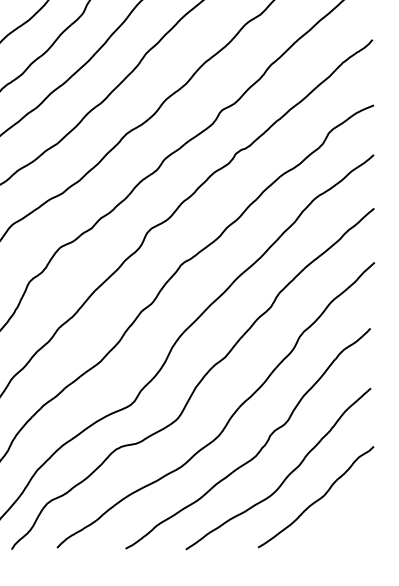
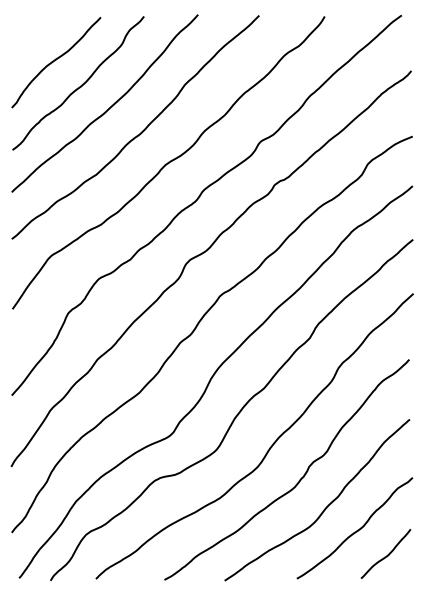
curve: (348, 523) -> (387, 554), added

